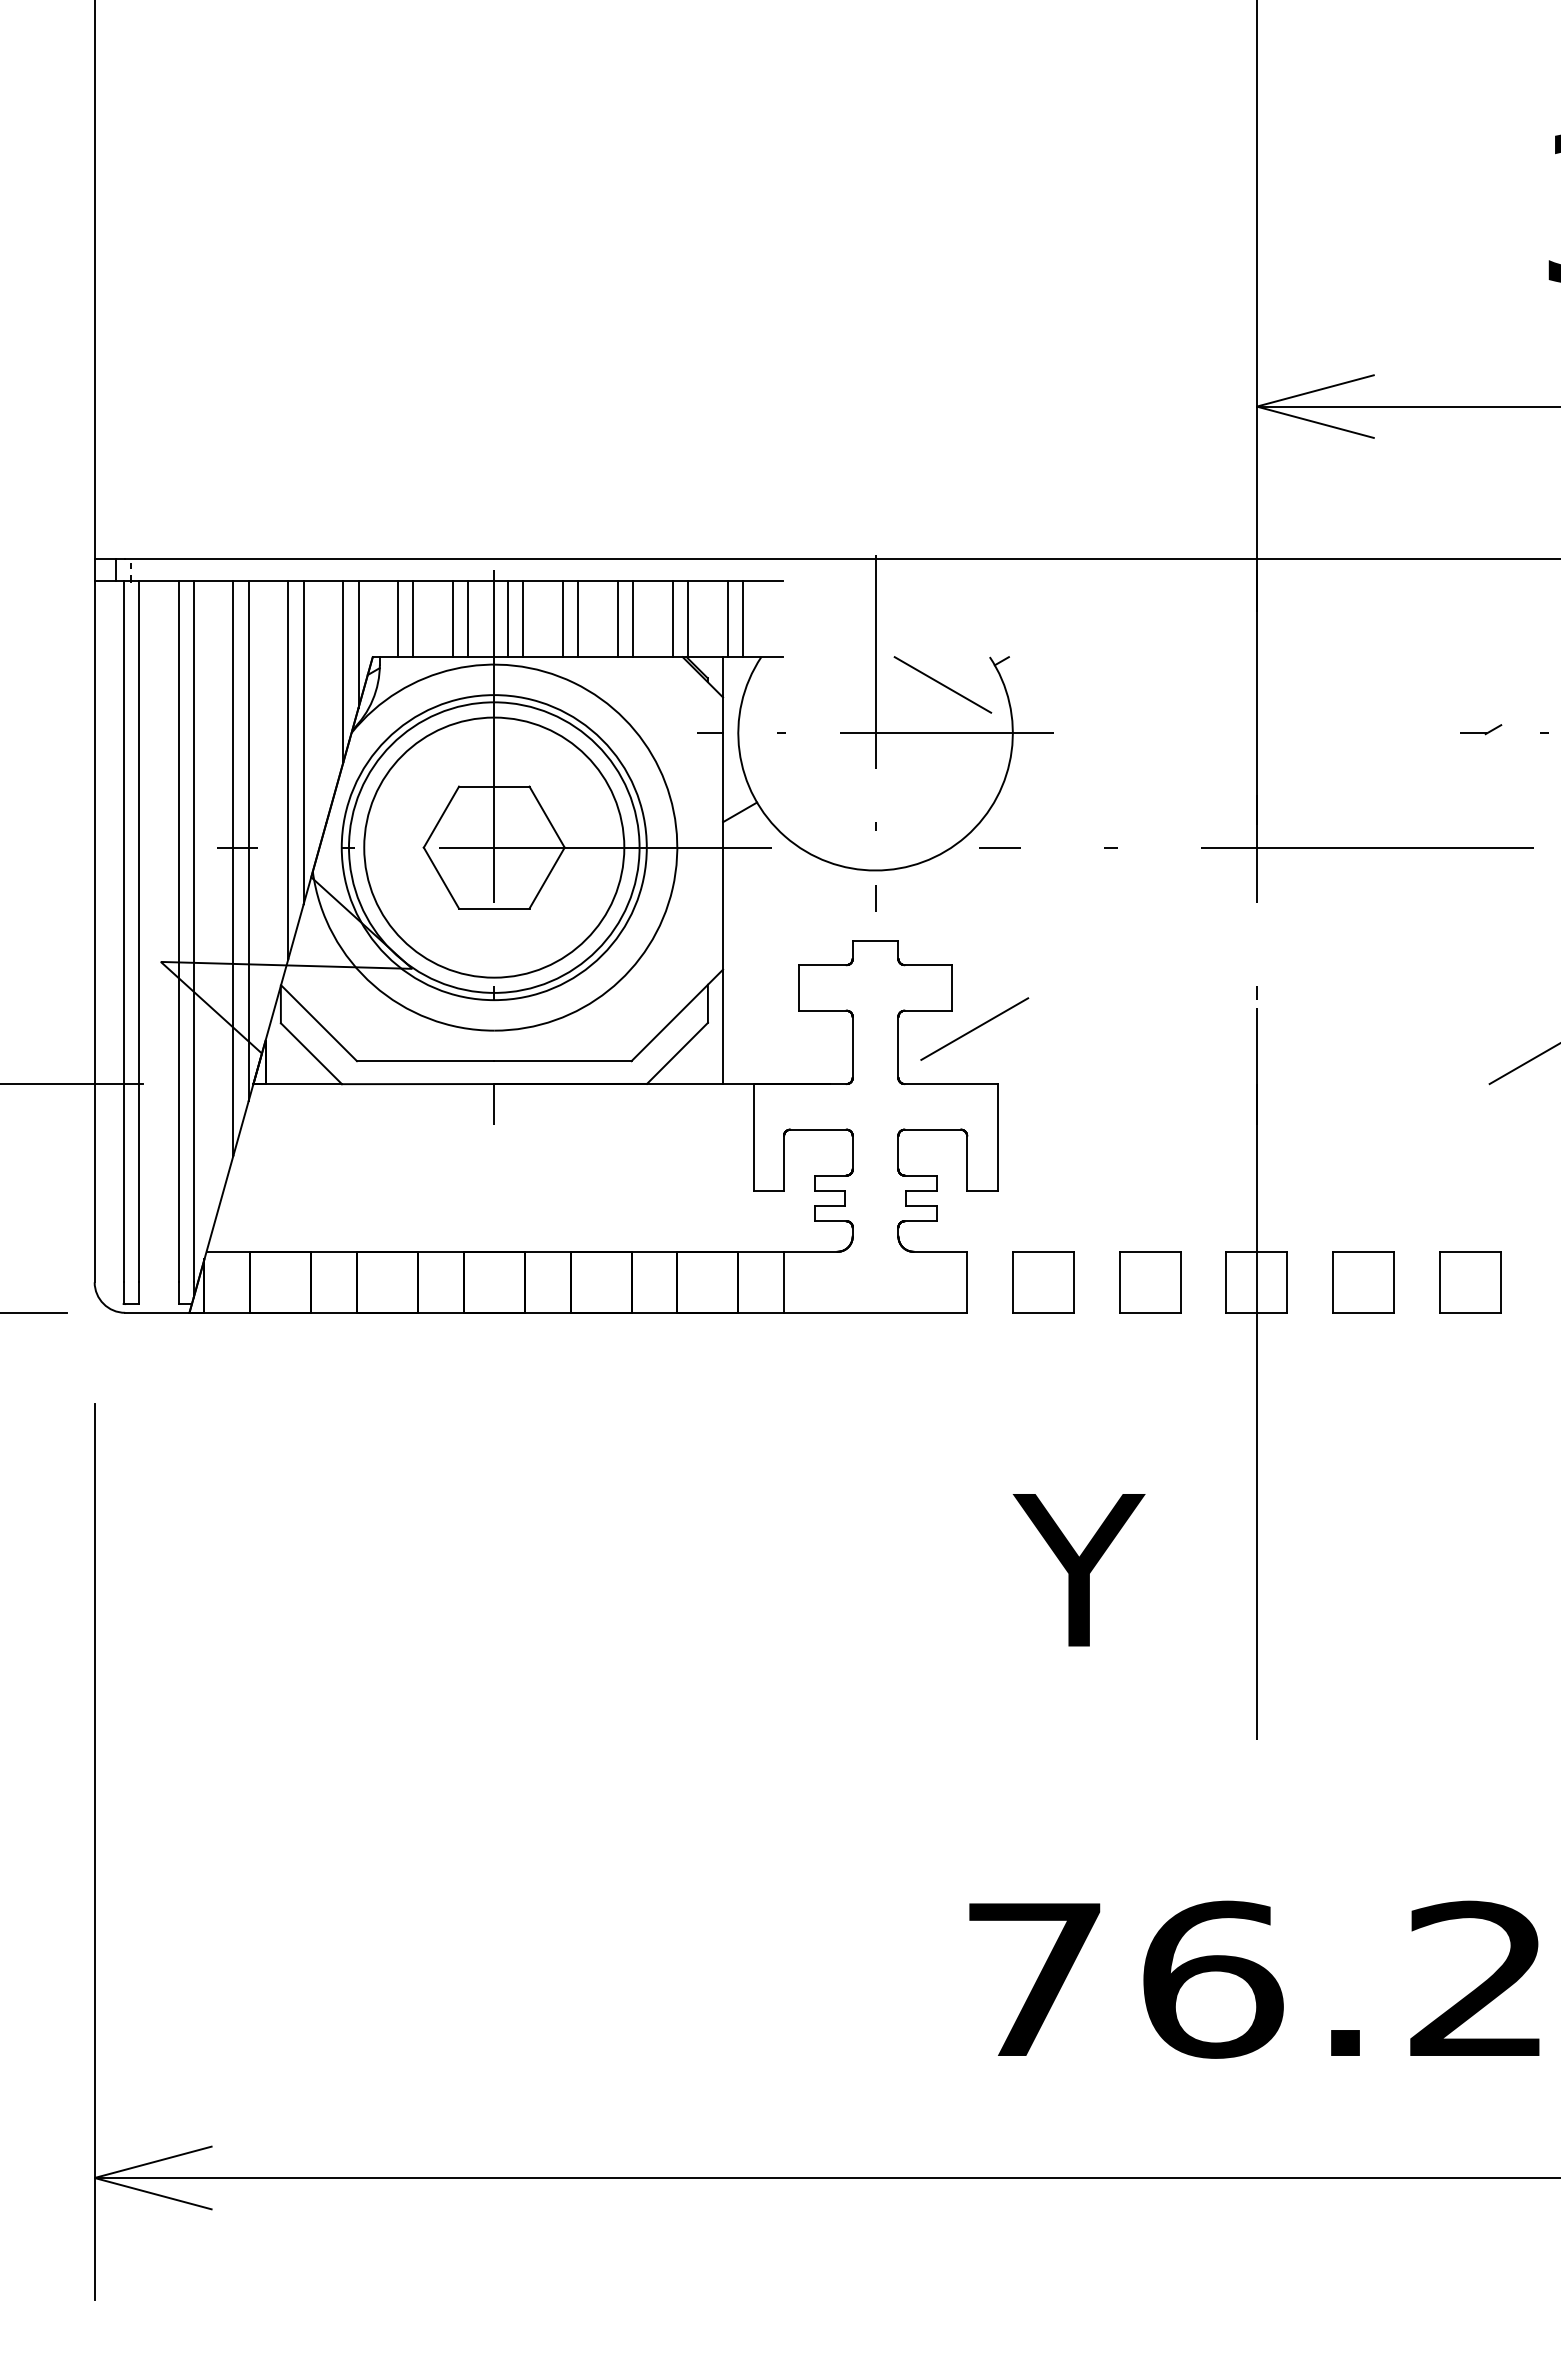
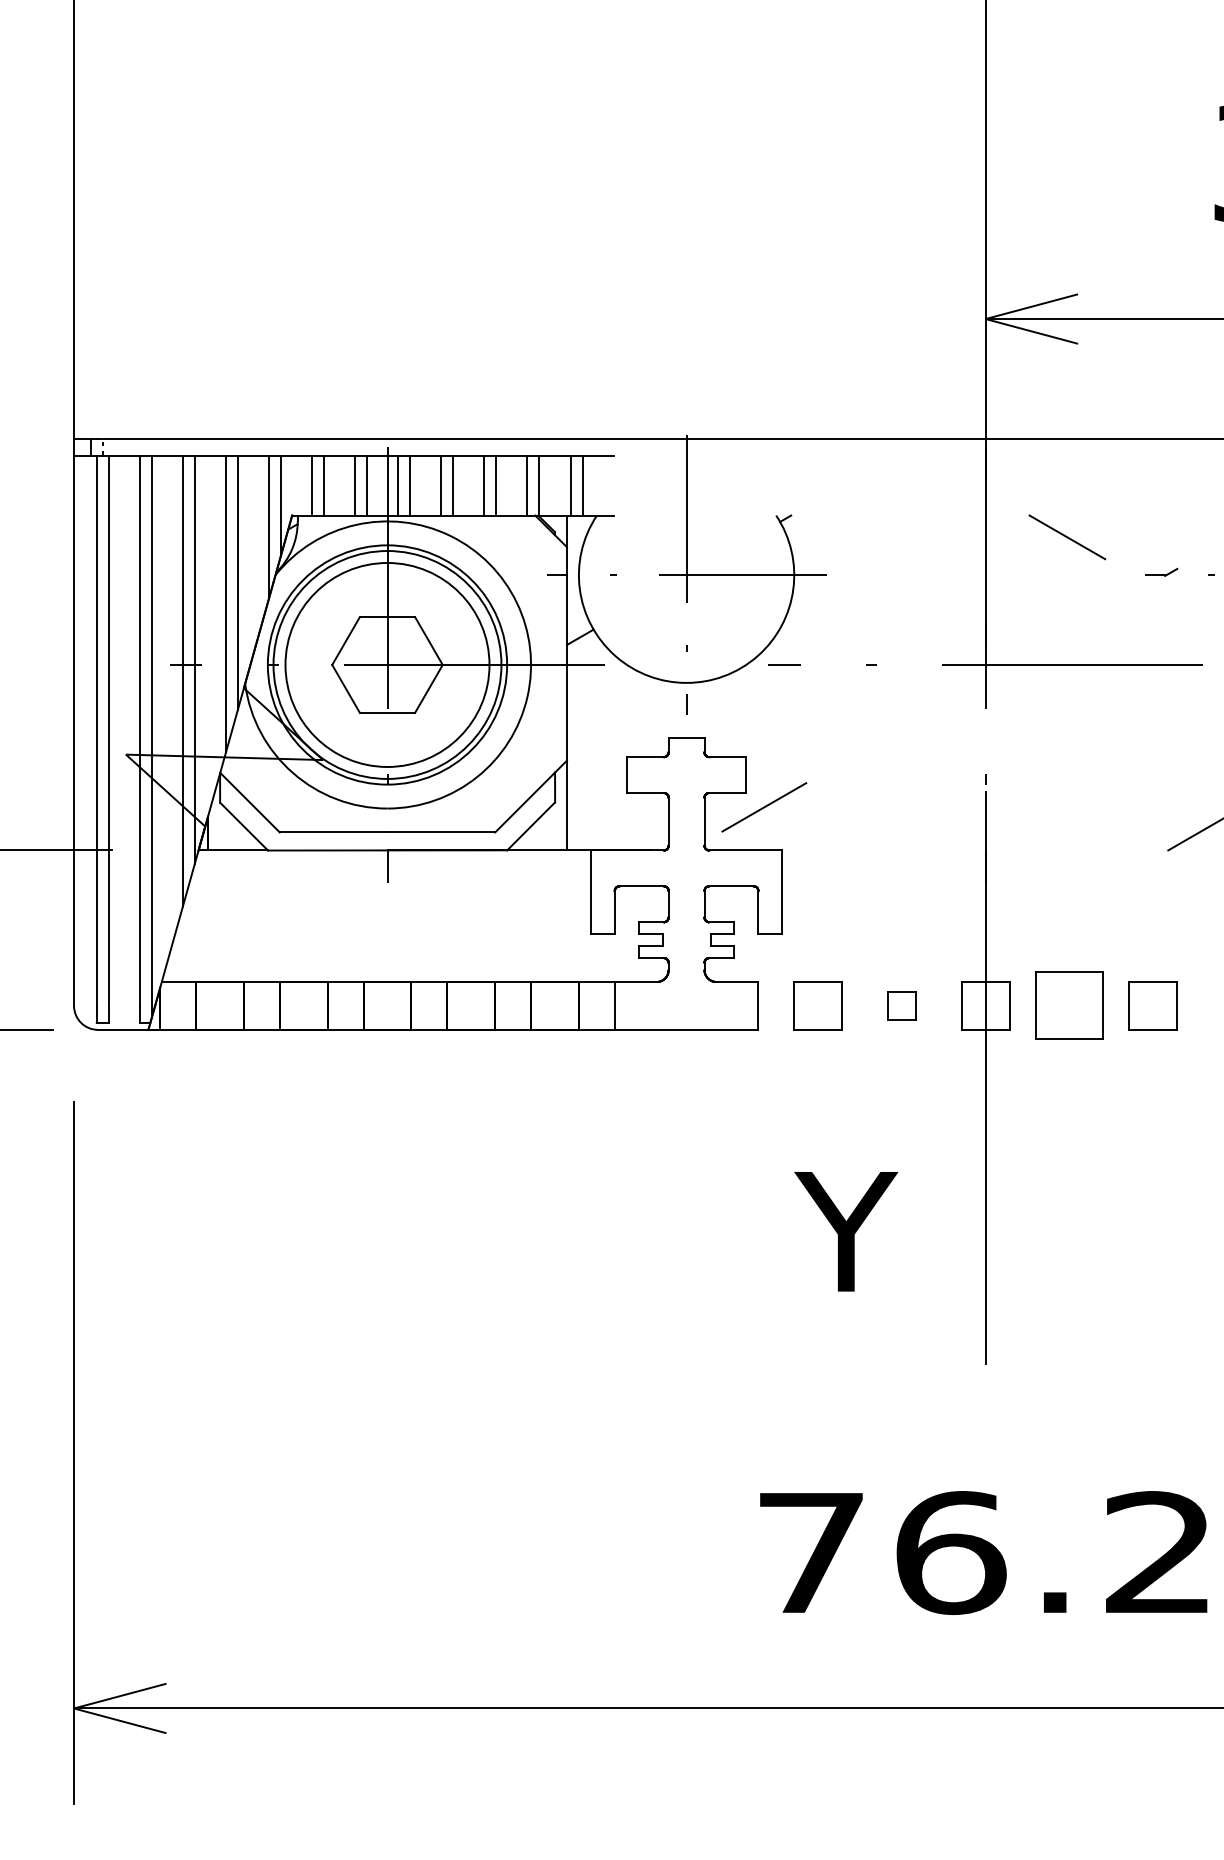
line: (943, 685) -> (1067, 537), moved
part: (1149, 1281) -> (901, 1005), size x0.6
part: (1363, 1281) -> (1069, 1005), size x1.4

